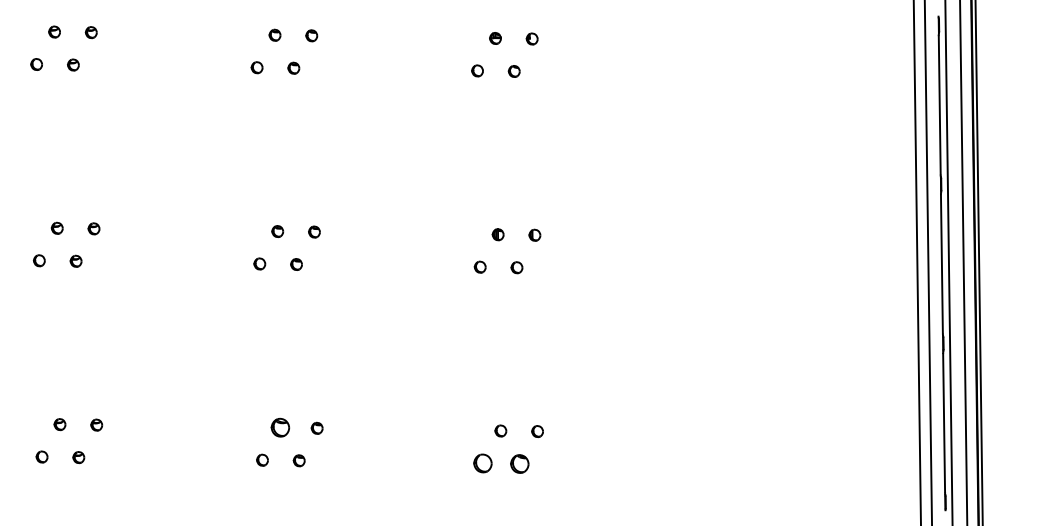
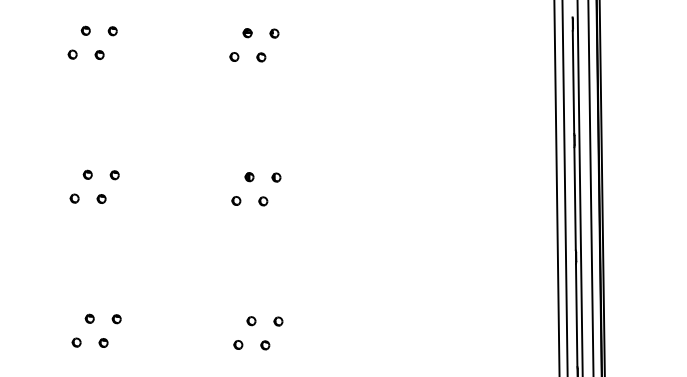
part: (280, 427) -> (89, 318), size x0.62
part: (482, 463) -> (238, 344), size x0.62
part: (519, 463) -> (265, 344), size x0.62

